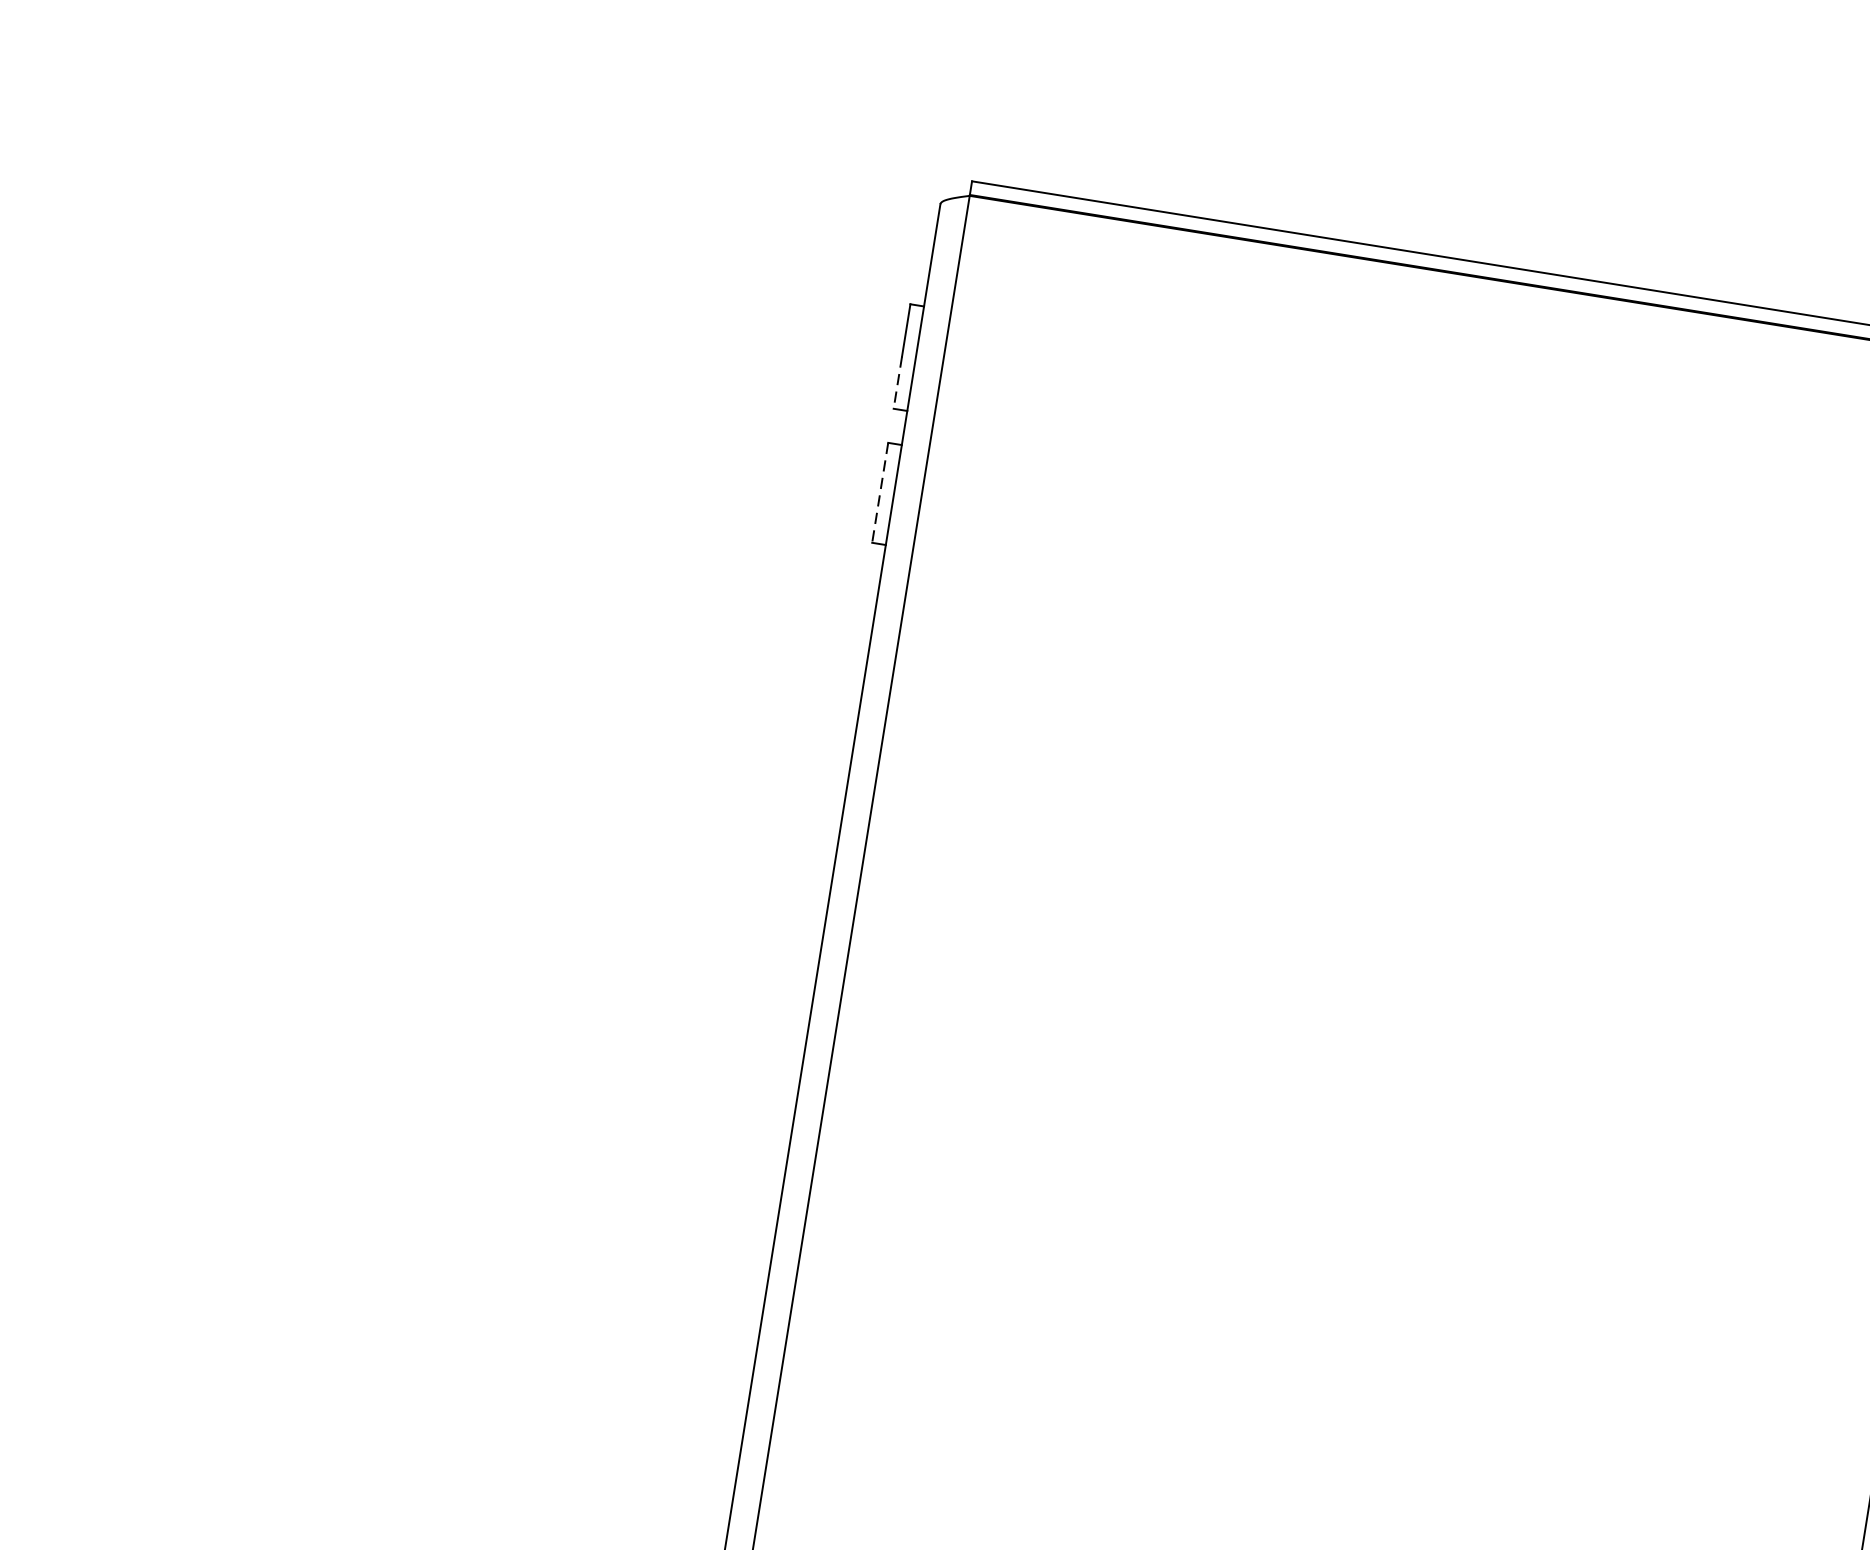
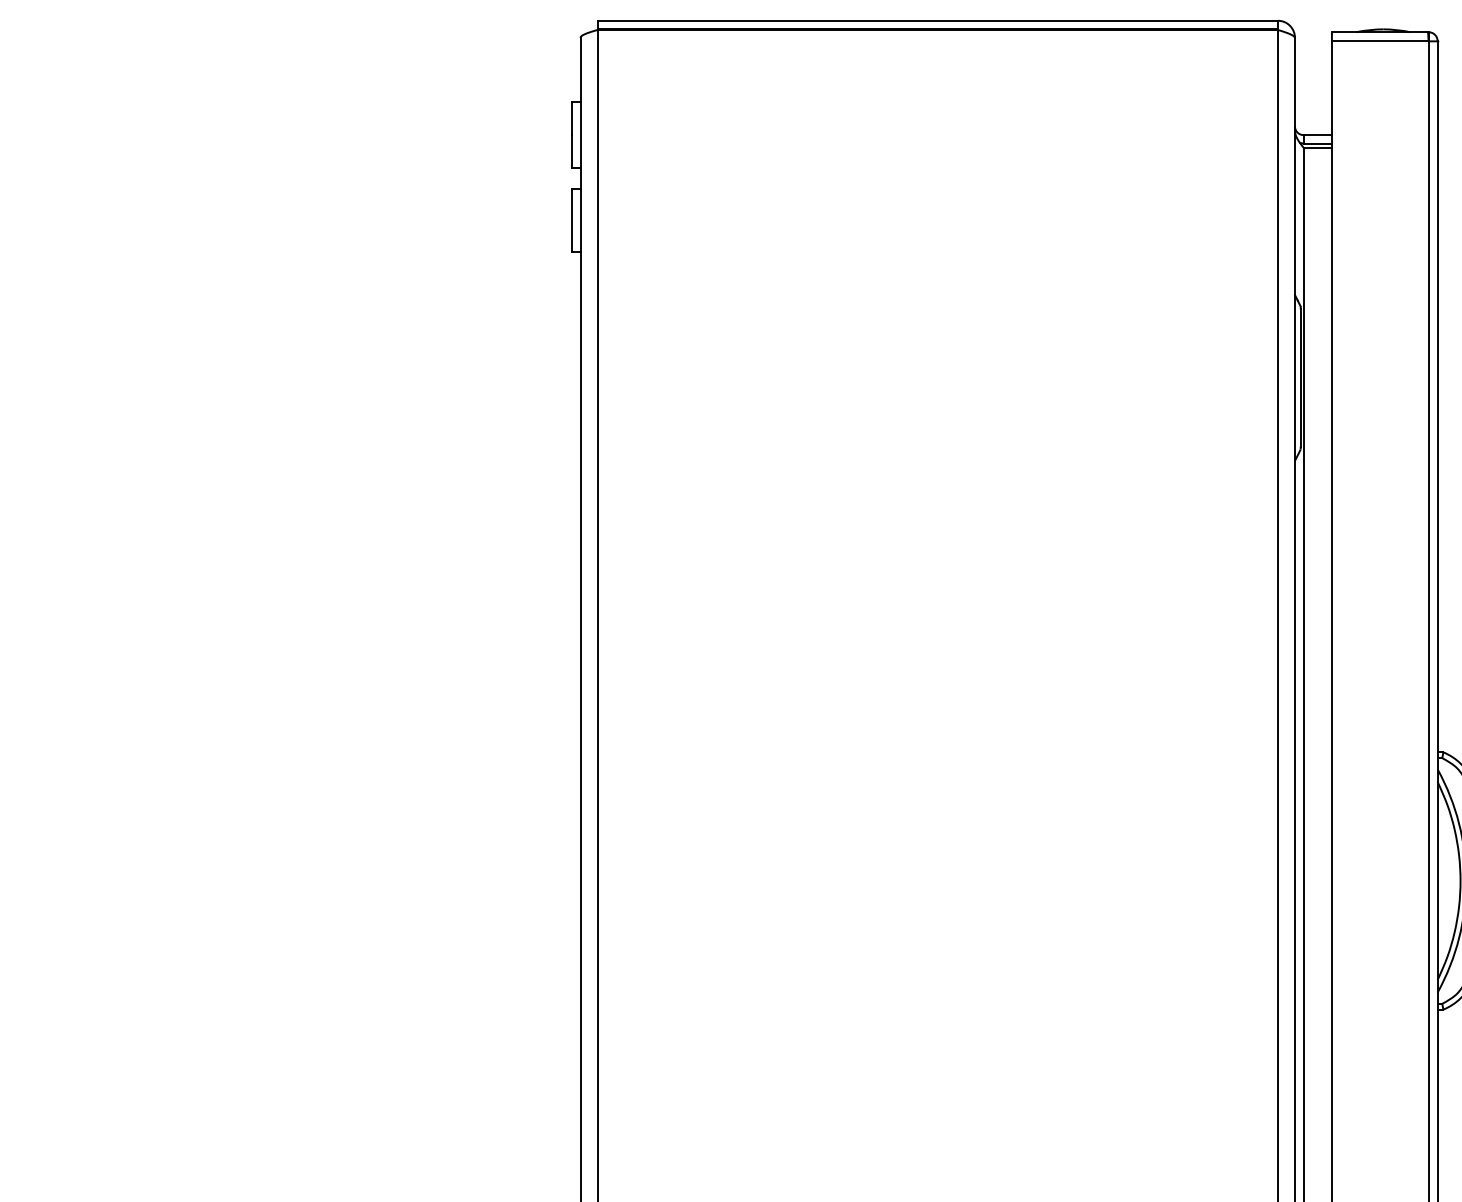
line: (896, 384) -> (571, 152), dashed -> solid
line: (879, 493) -> (571, 221), dashed -> solid

